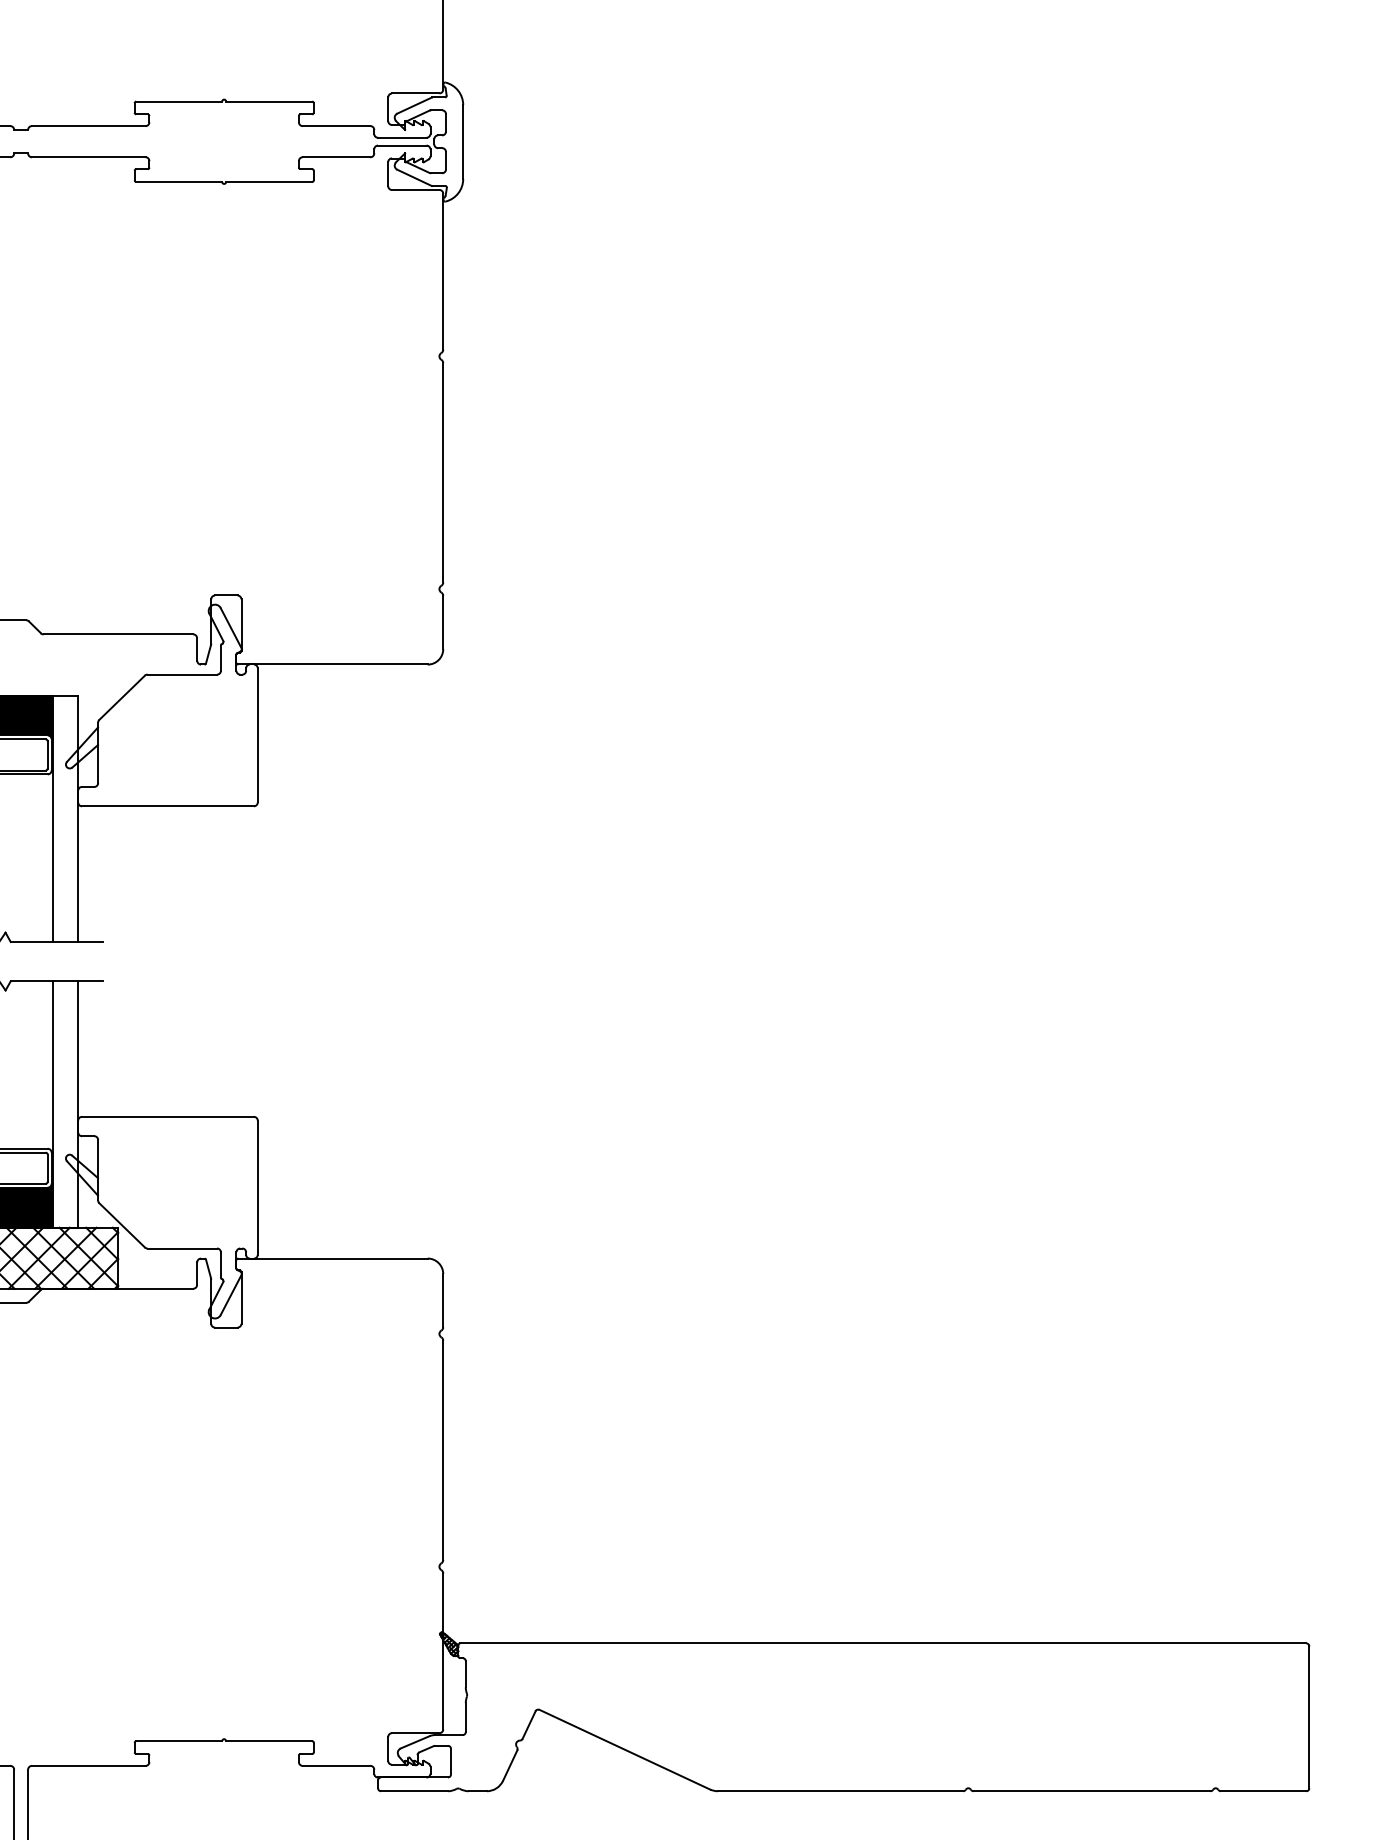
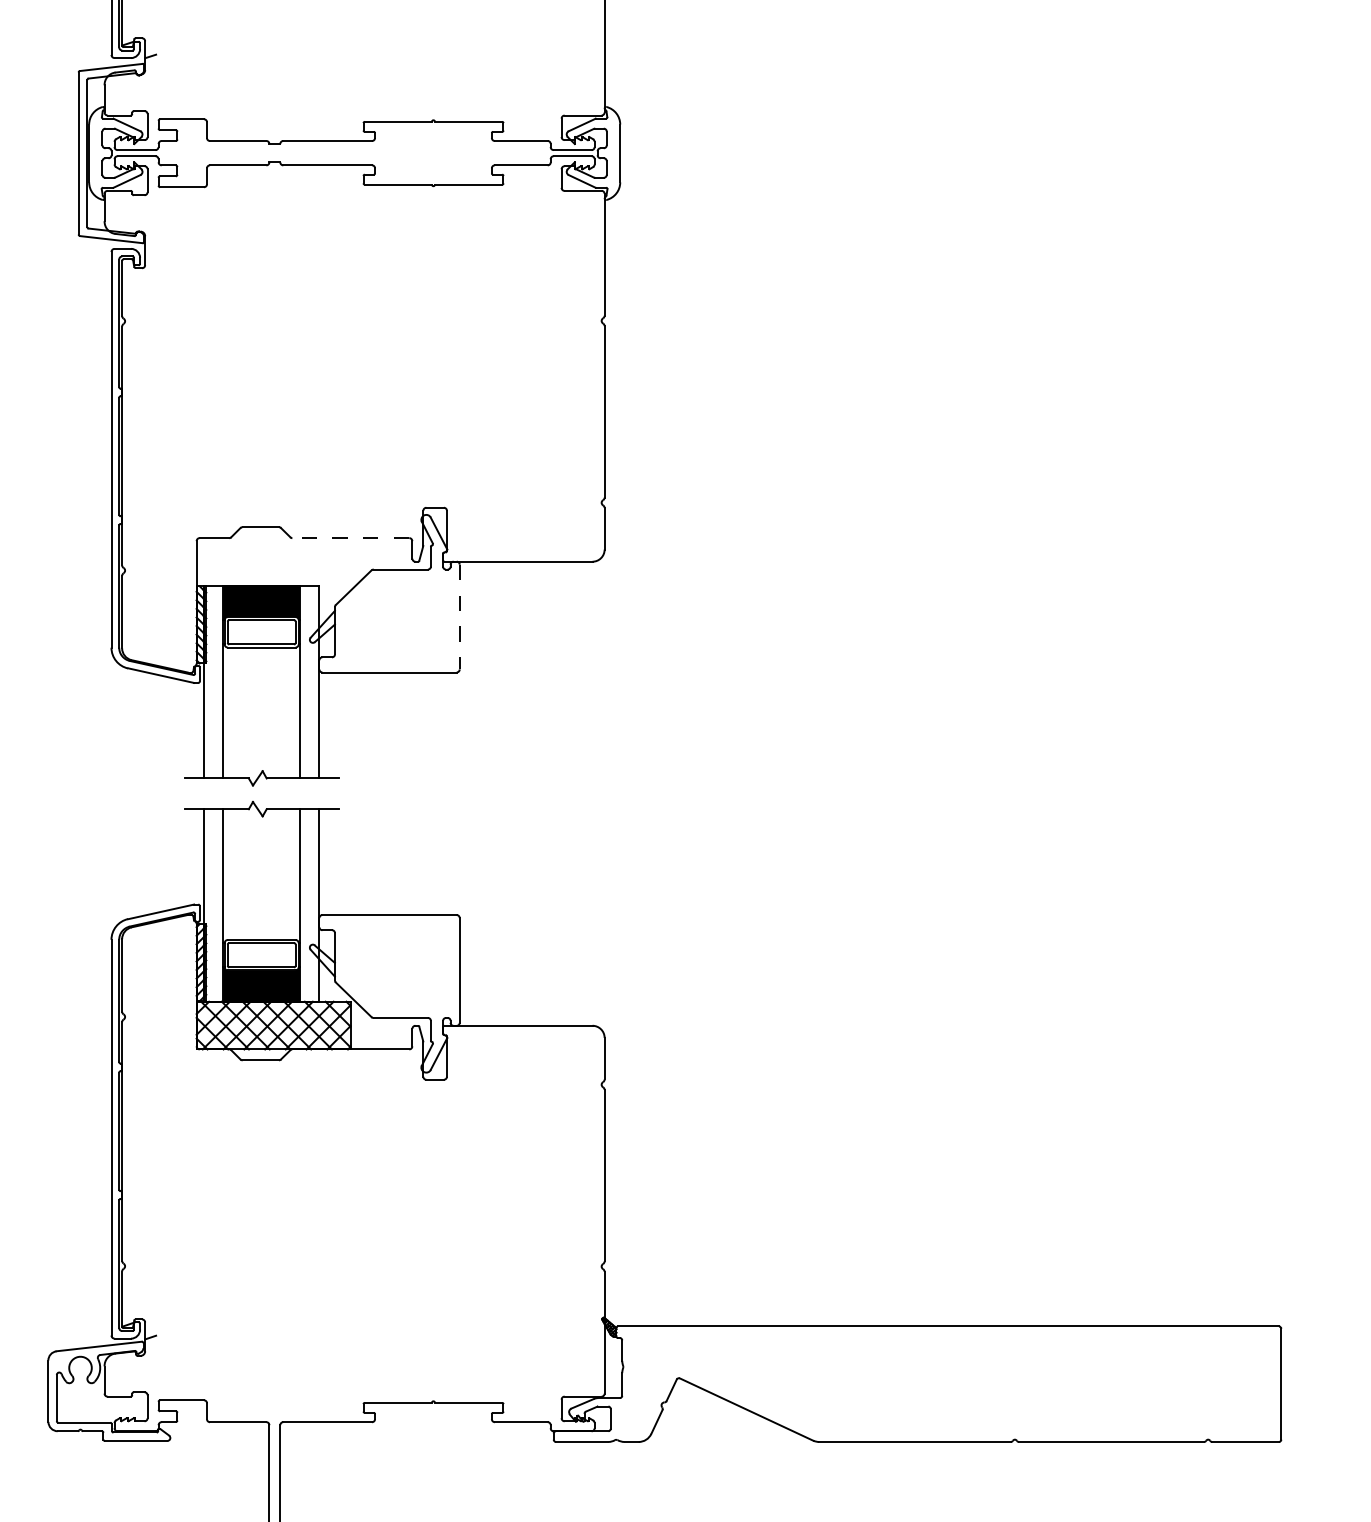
line: (117, 634) -> (350, 538), solid -> dashed
line: (257, 735) -> (459, 617), solid -> dashed

